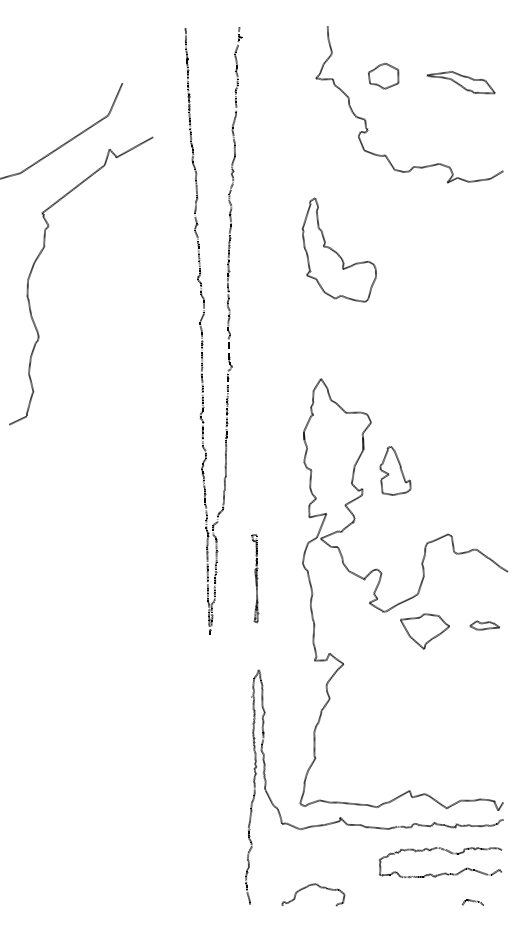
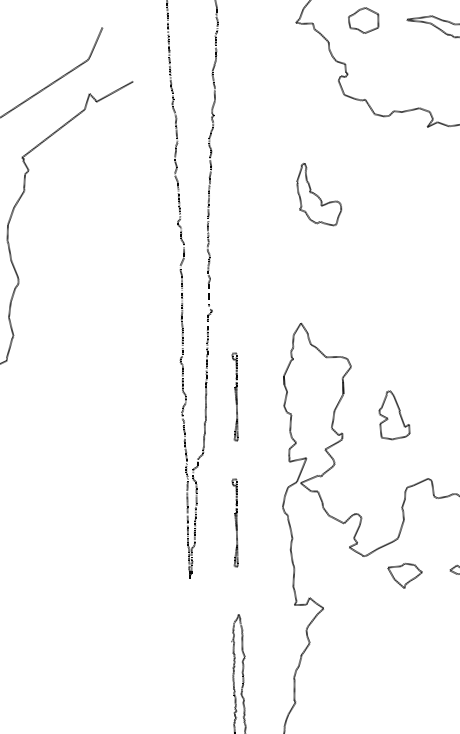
part: (338, 249) -> (318, 193), size x0.6
part: (255, 452) -> (235, 396), added
part: (395, 470) -> (394, 414), moved
part: (424, 631) -> (404, 575), size x0.7

